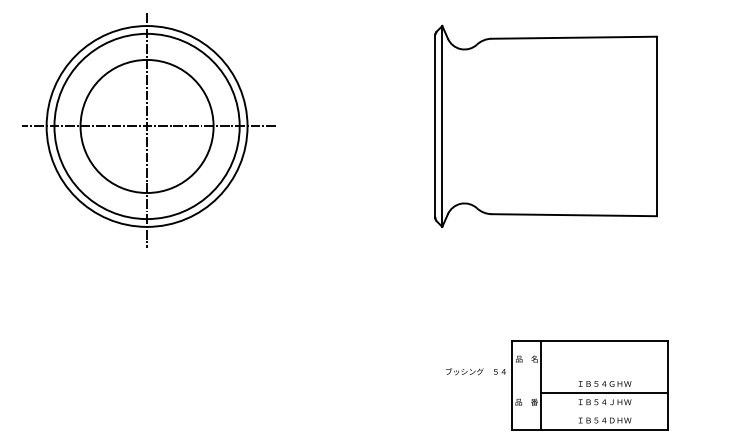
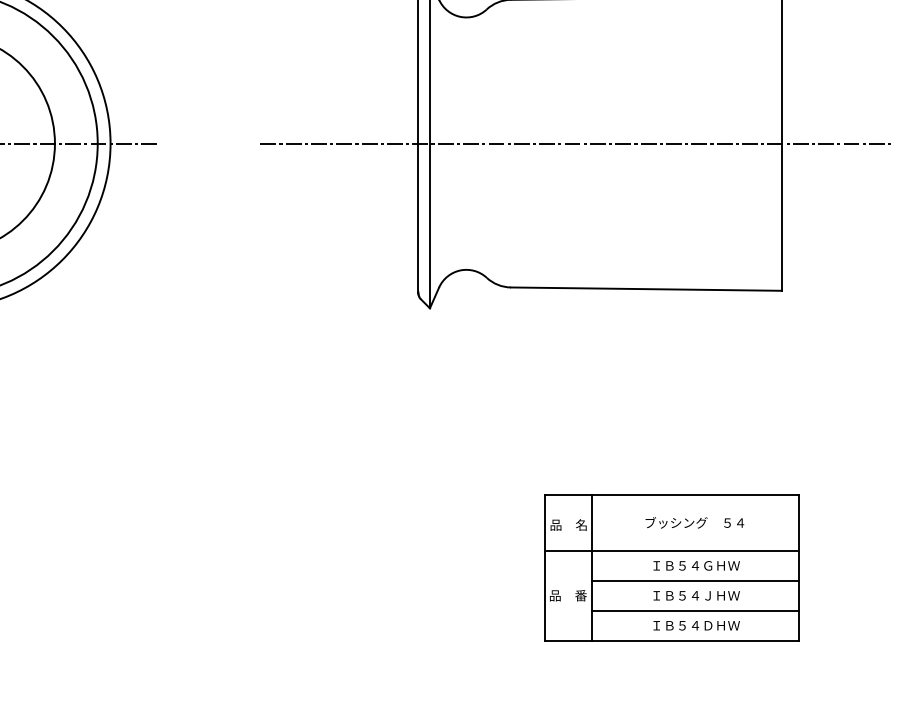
line: (531, 126) -> (576, 143), added
text: (475, 371) -> (694, 522), moved
line: (589, 374) -> (671, 550), added
line: (603, 411) -> (694, 610), added

